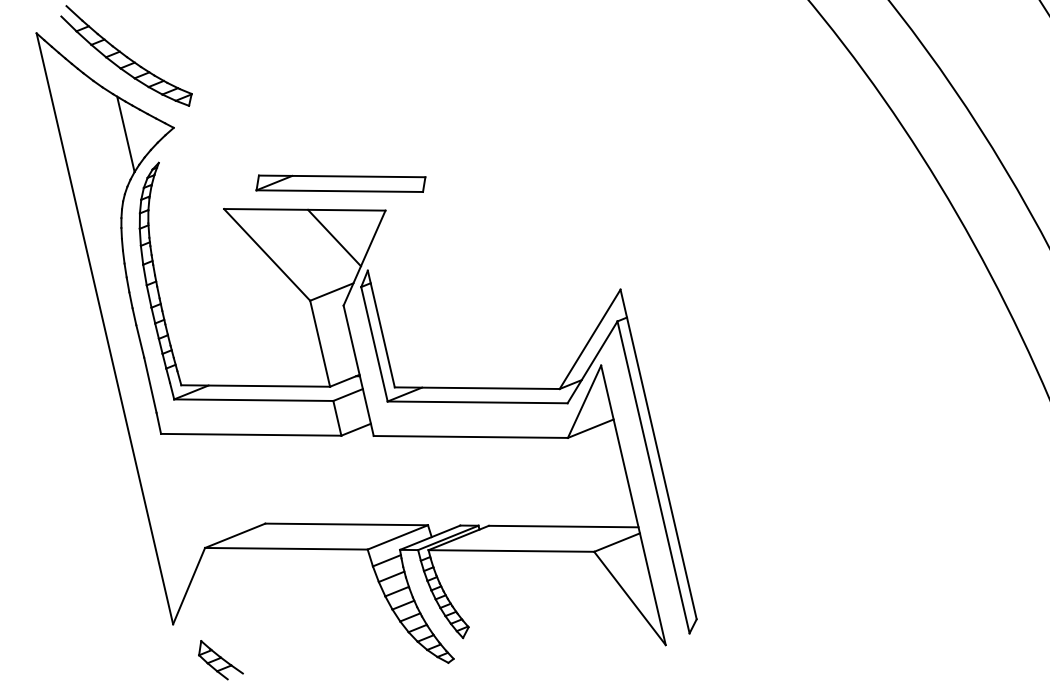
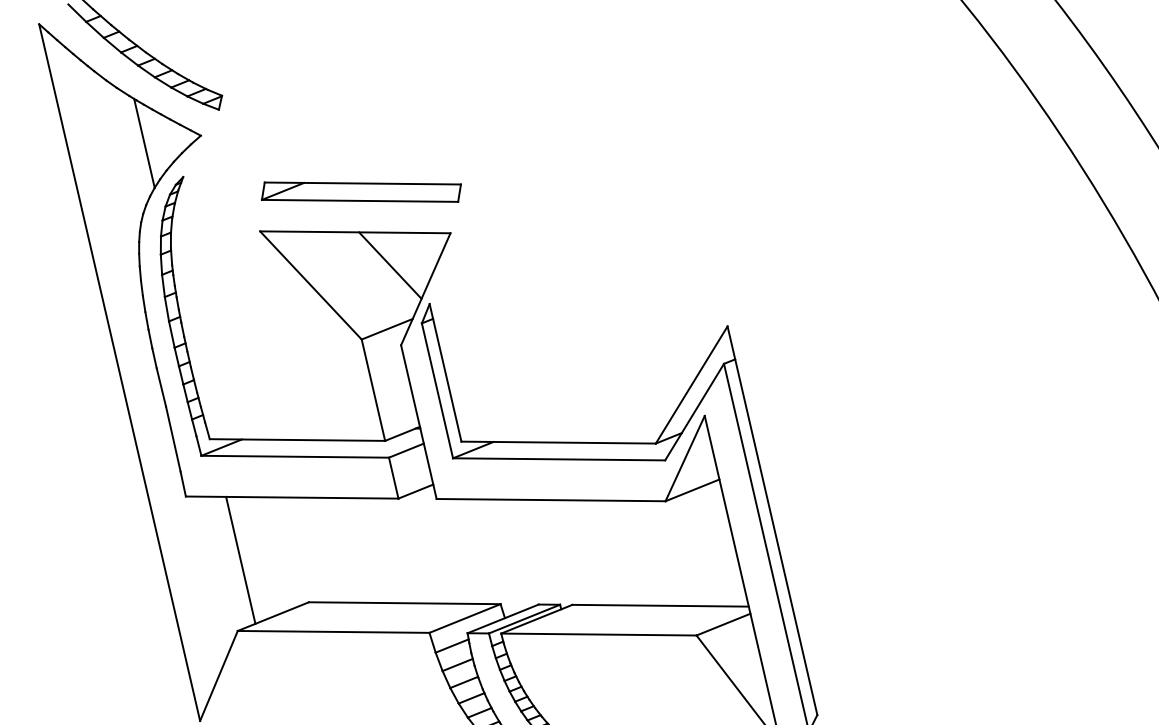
part: (340, 183) -> (360, 191), moved
line: (207, 487) -> (240, 559), added

